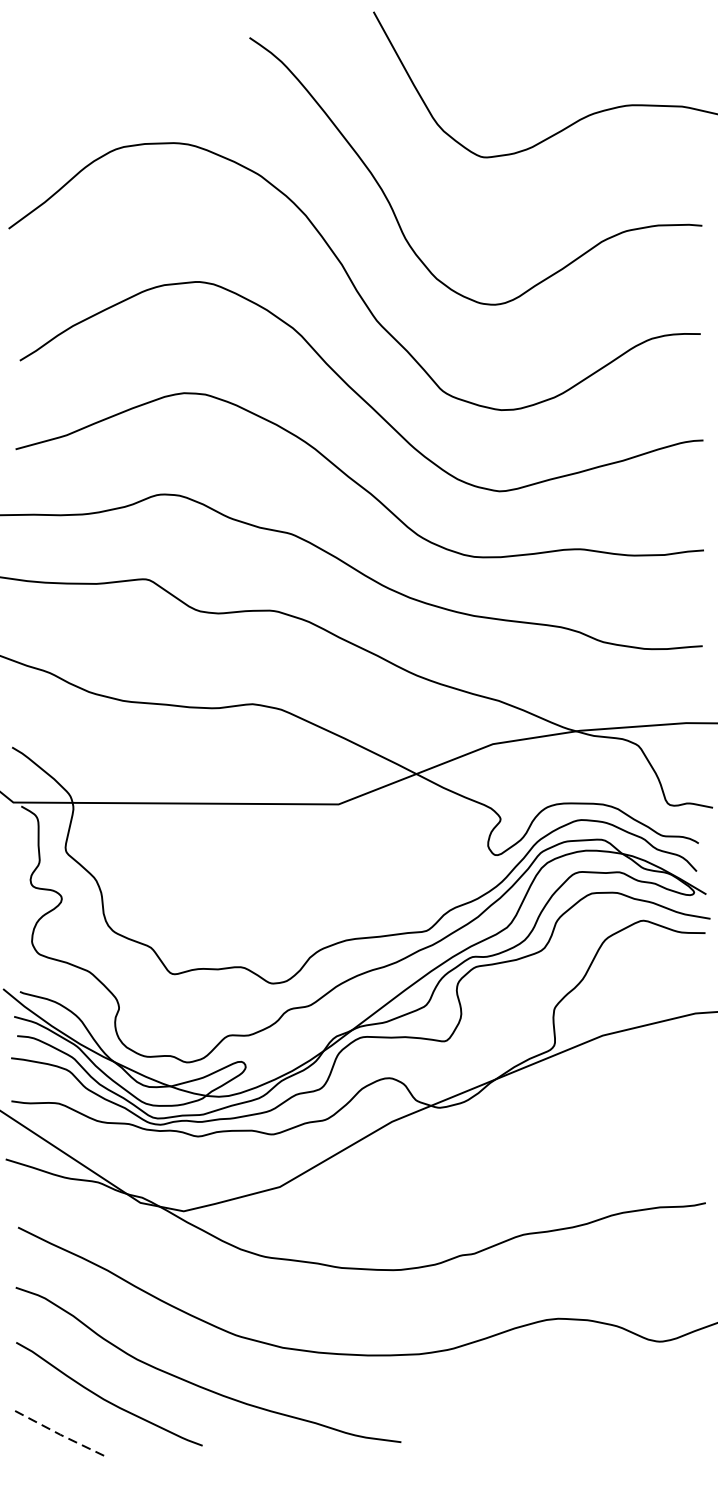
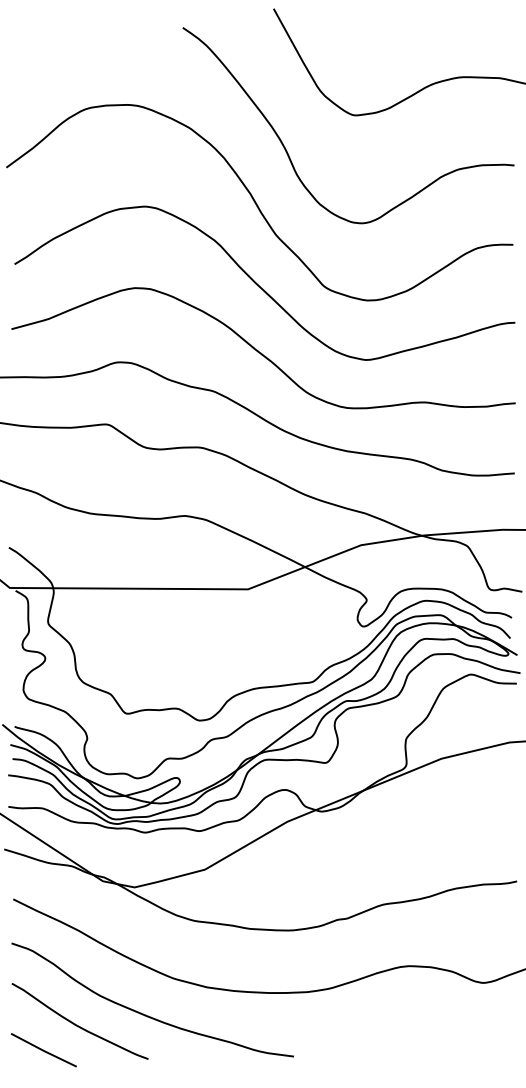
line: (60, 1435) -> (44, 1051), dashed -> solid

